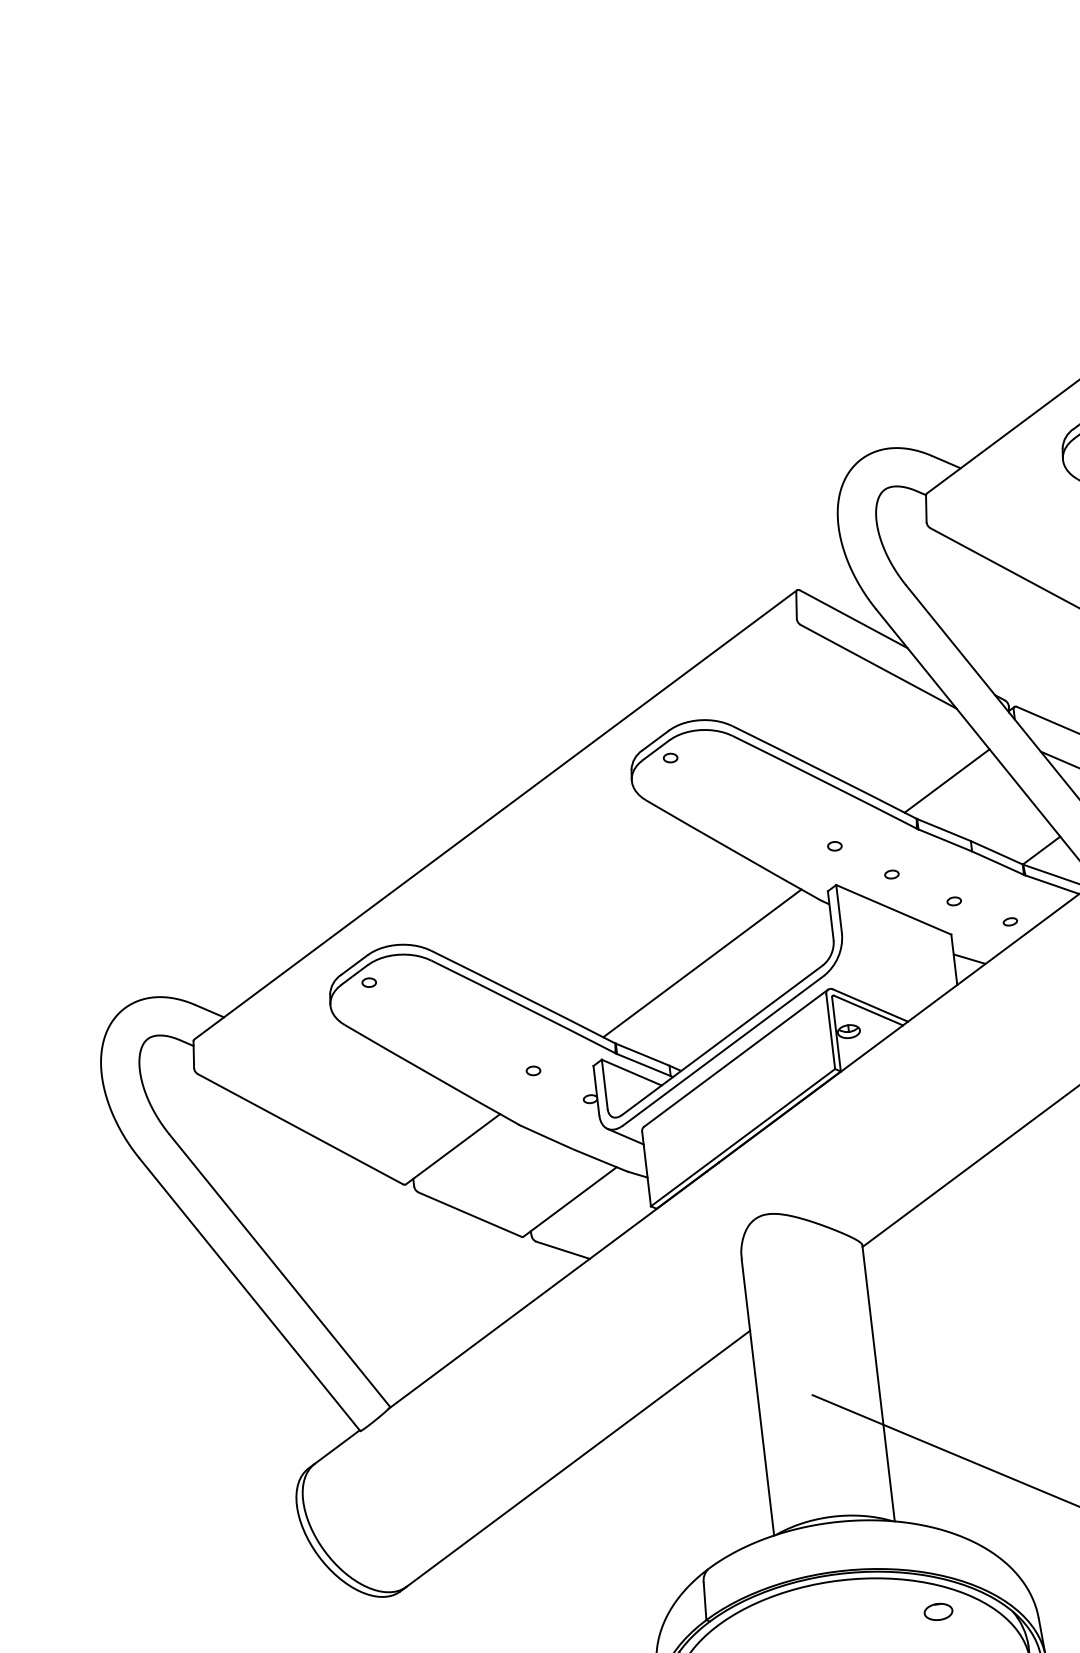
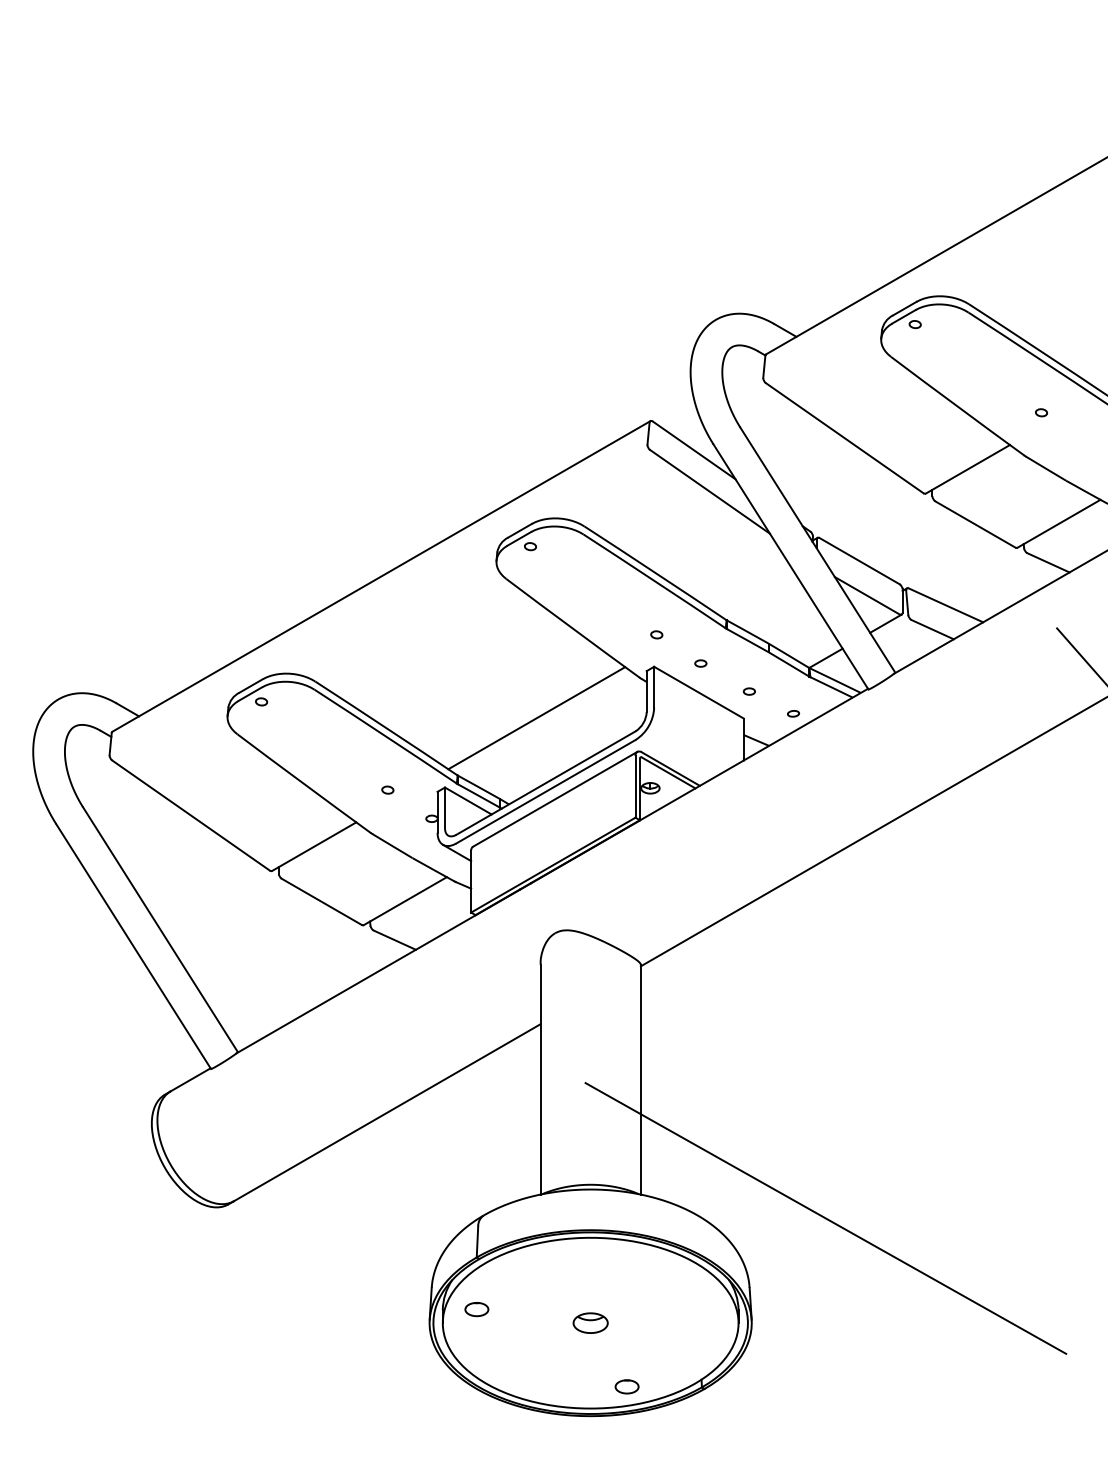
line: (947, 781) -> (755, 592), removed
part: (937, 1611) -> (667, 1272), removed

